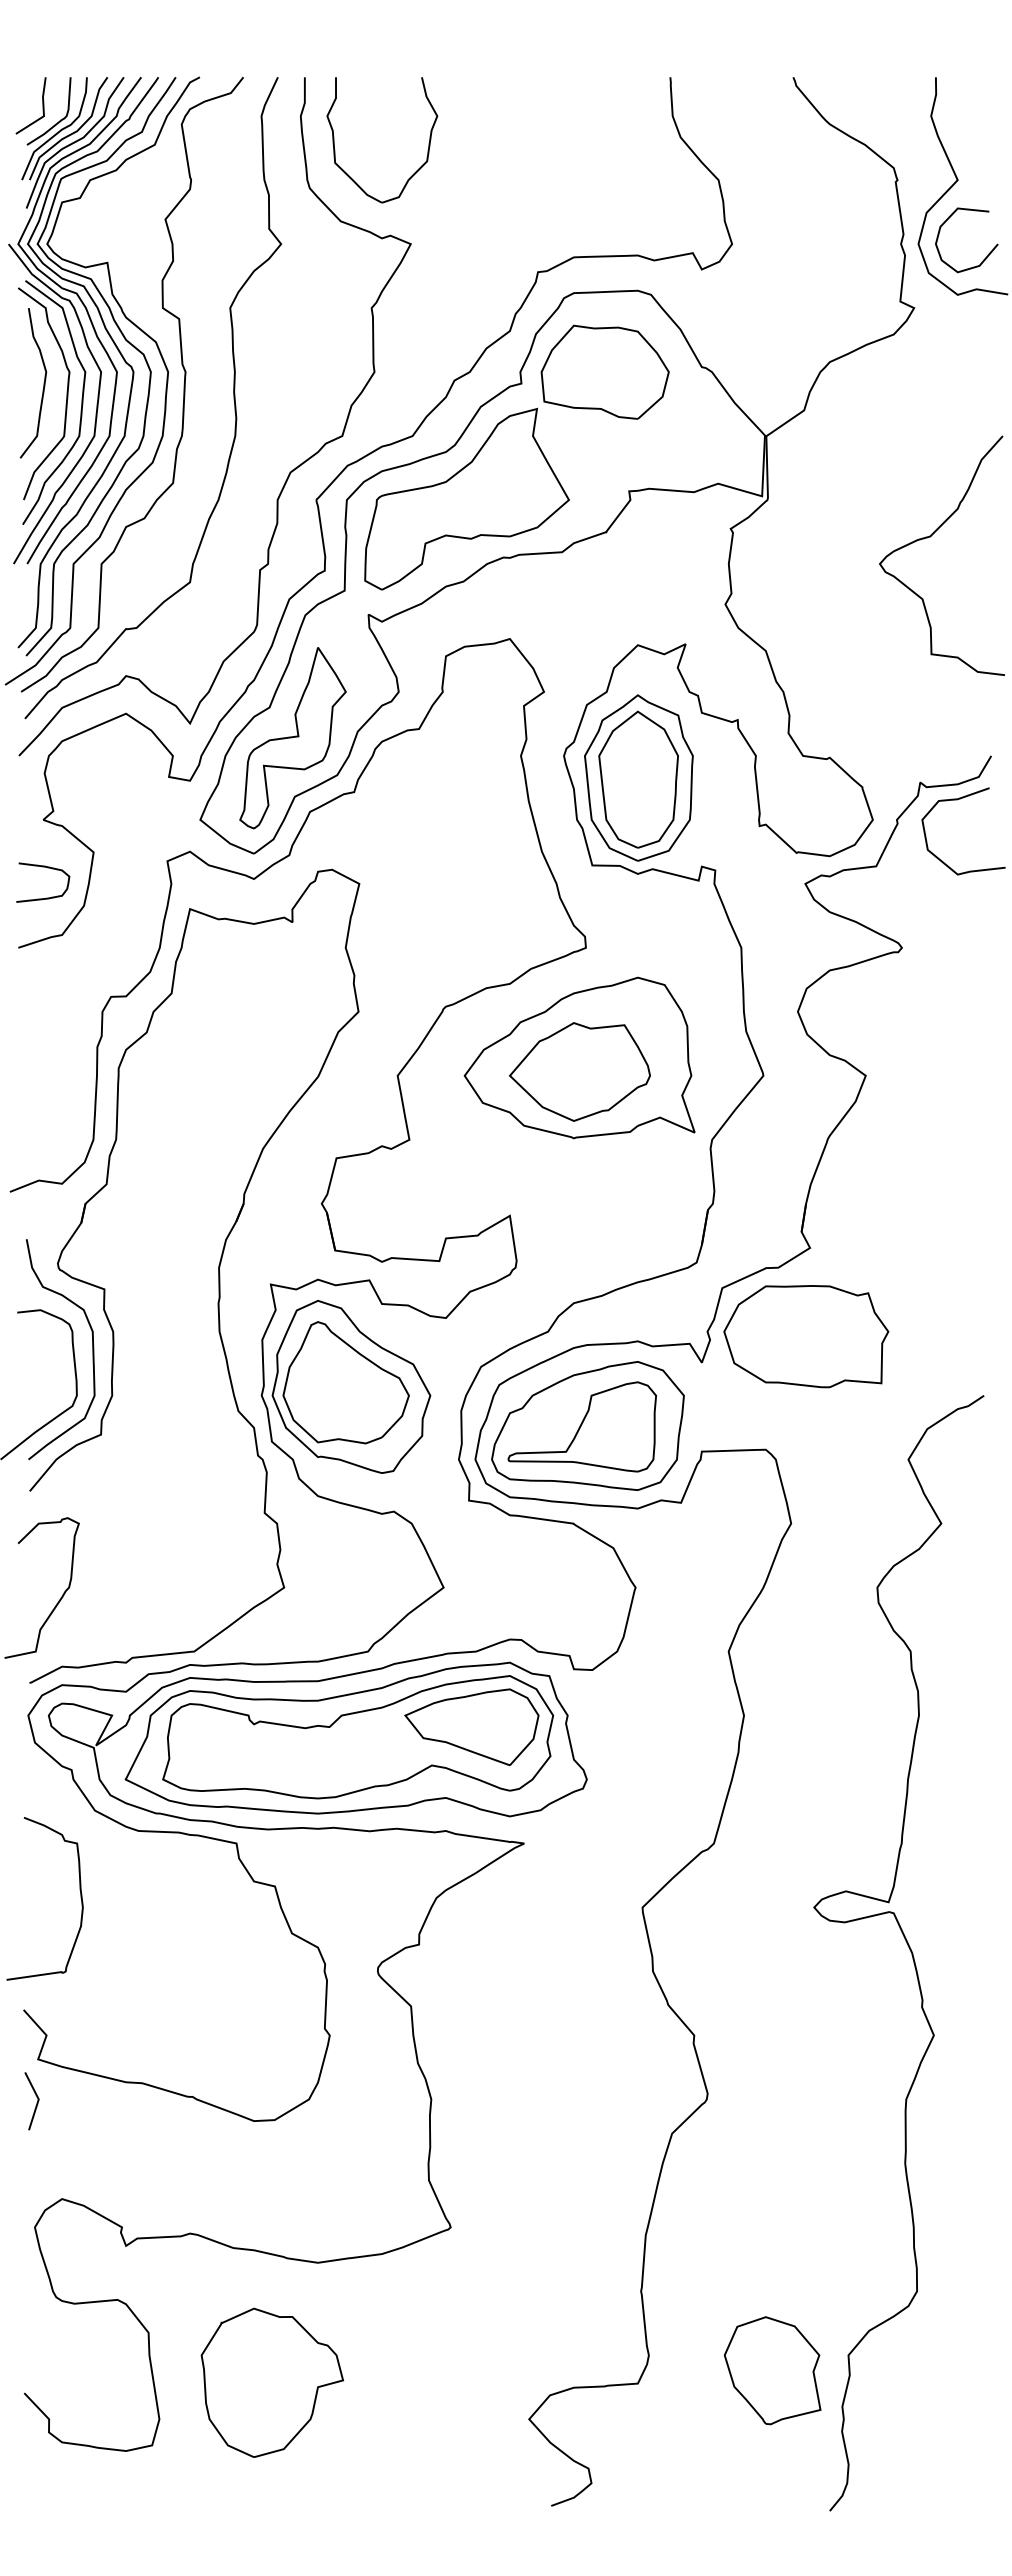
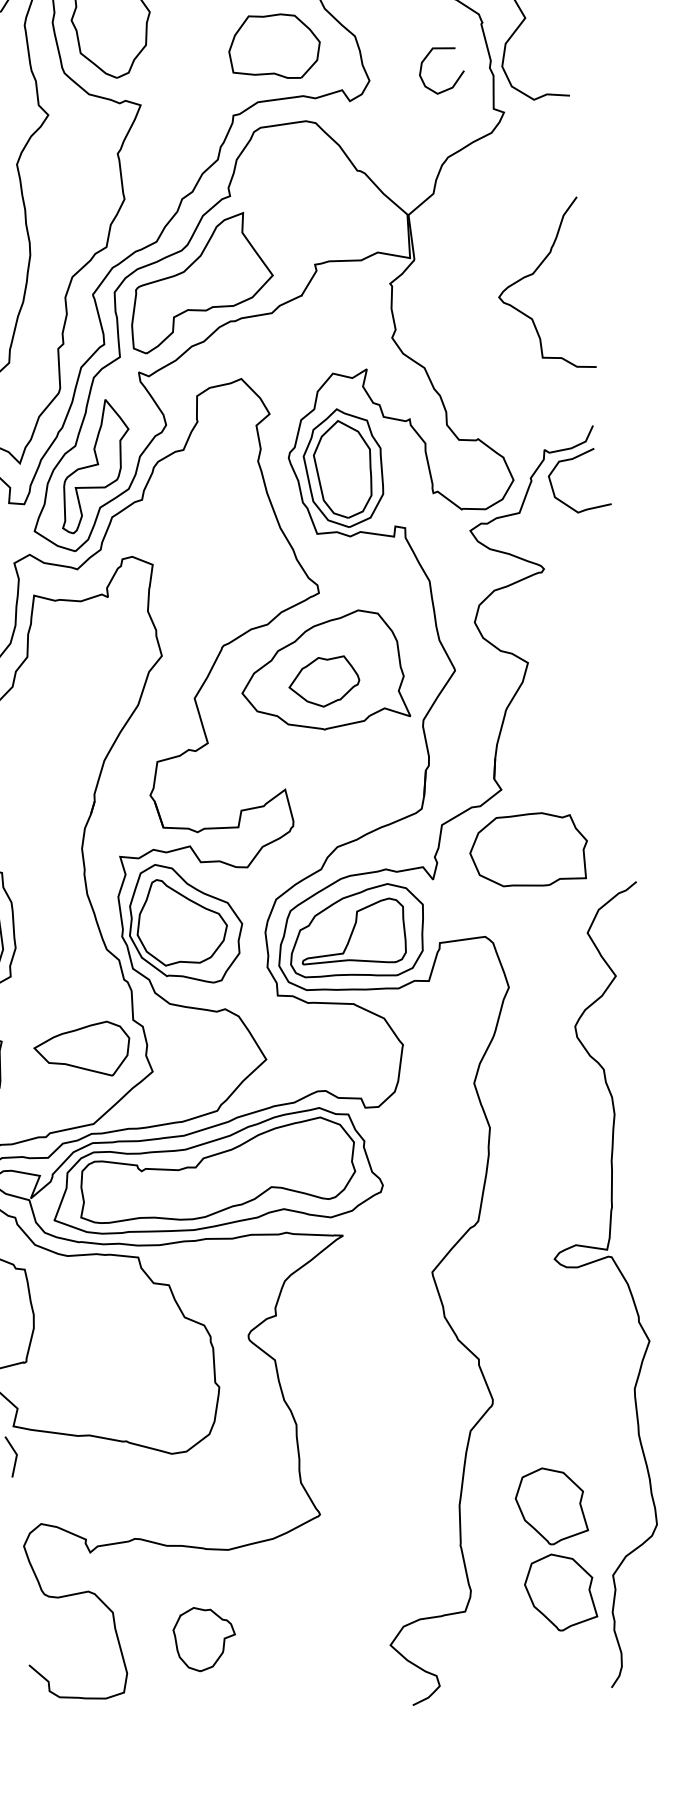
curve: (984, 258) -> (455, 81), moved
part: (604, 371) -> (273, 46), moved
part: (579, 1071) -> (323, 681), size x0.7
part: (806, 1336) -> (529, 850), moved
part: (471, 1726) -> (82, 1051), moved
part: (772, 2249) -> (550, 1505), added
part: (272, 2382) -> (204, 1638), size x0.6

